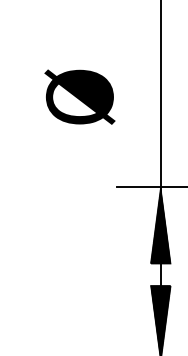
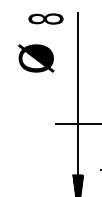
text: (80, 97) -> (36, 58), moved
hatch: (159, 224) -> (77, 143), removed

